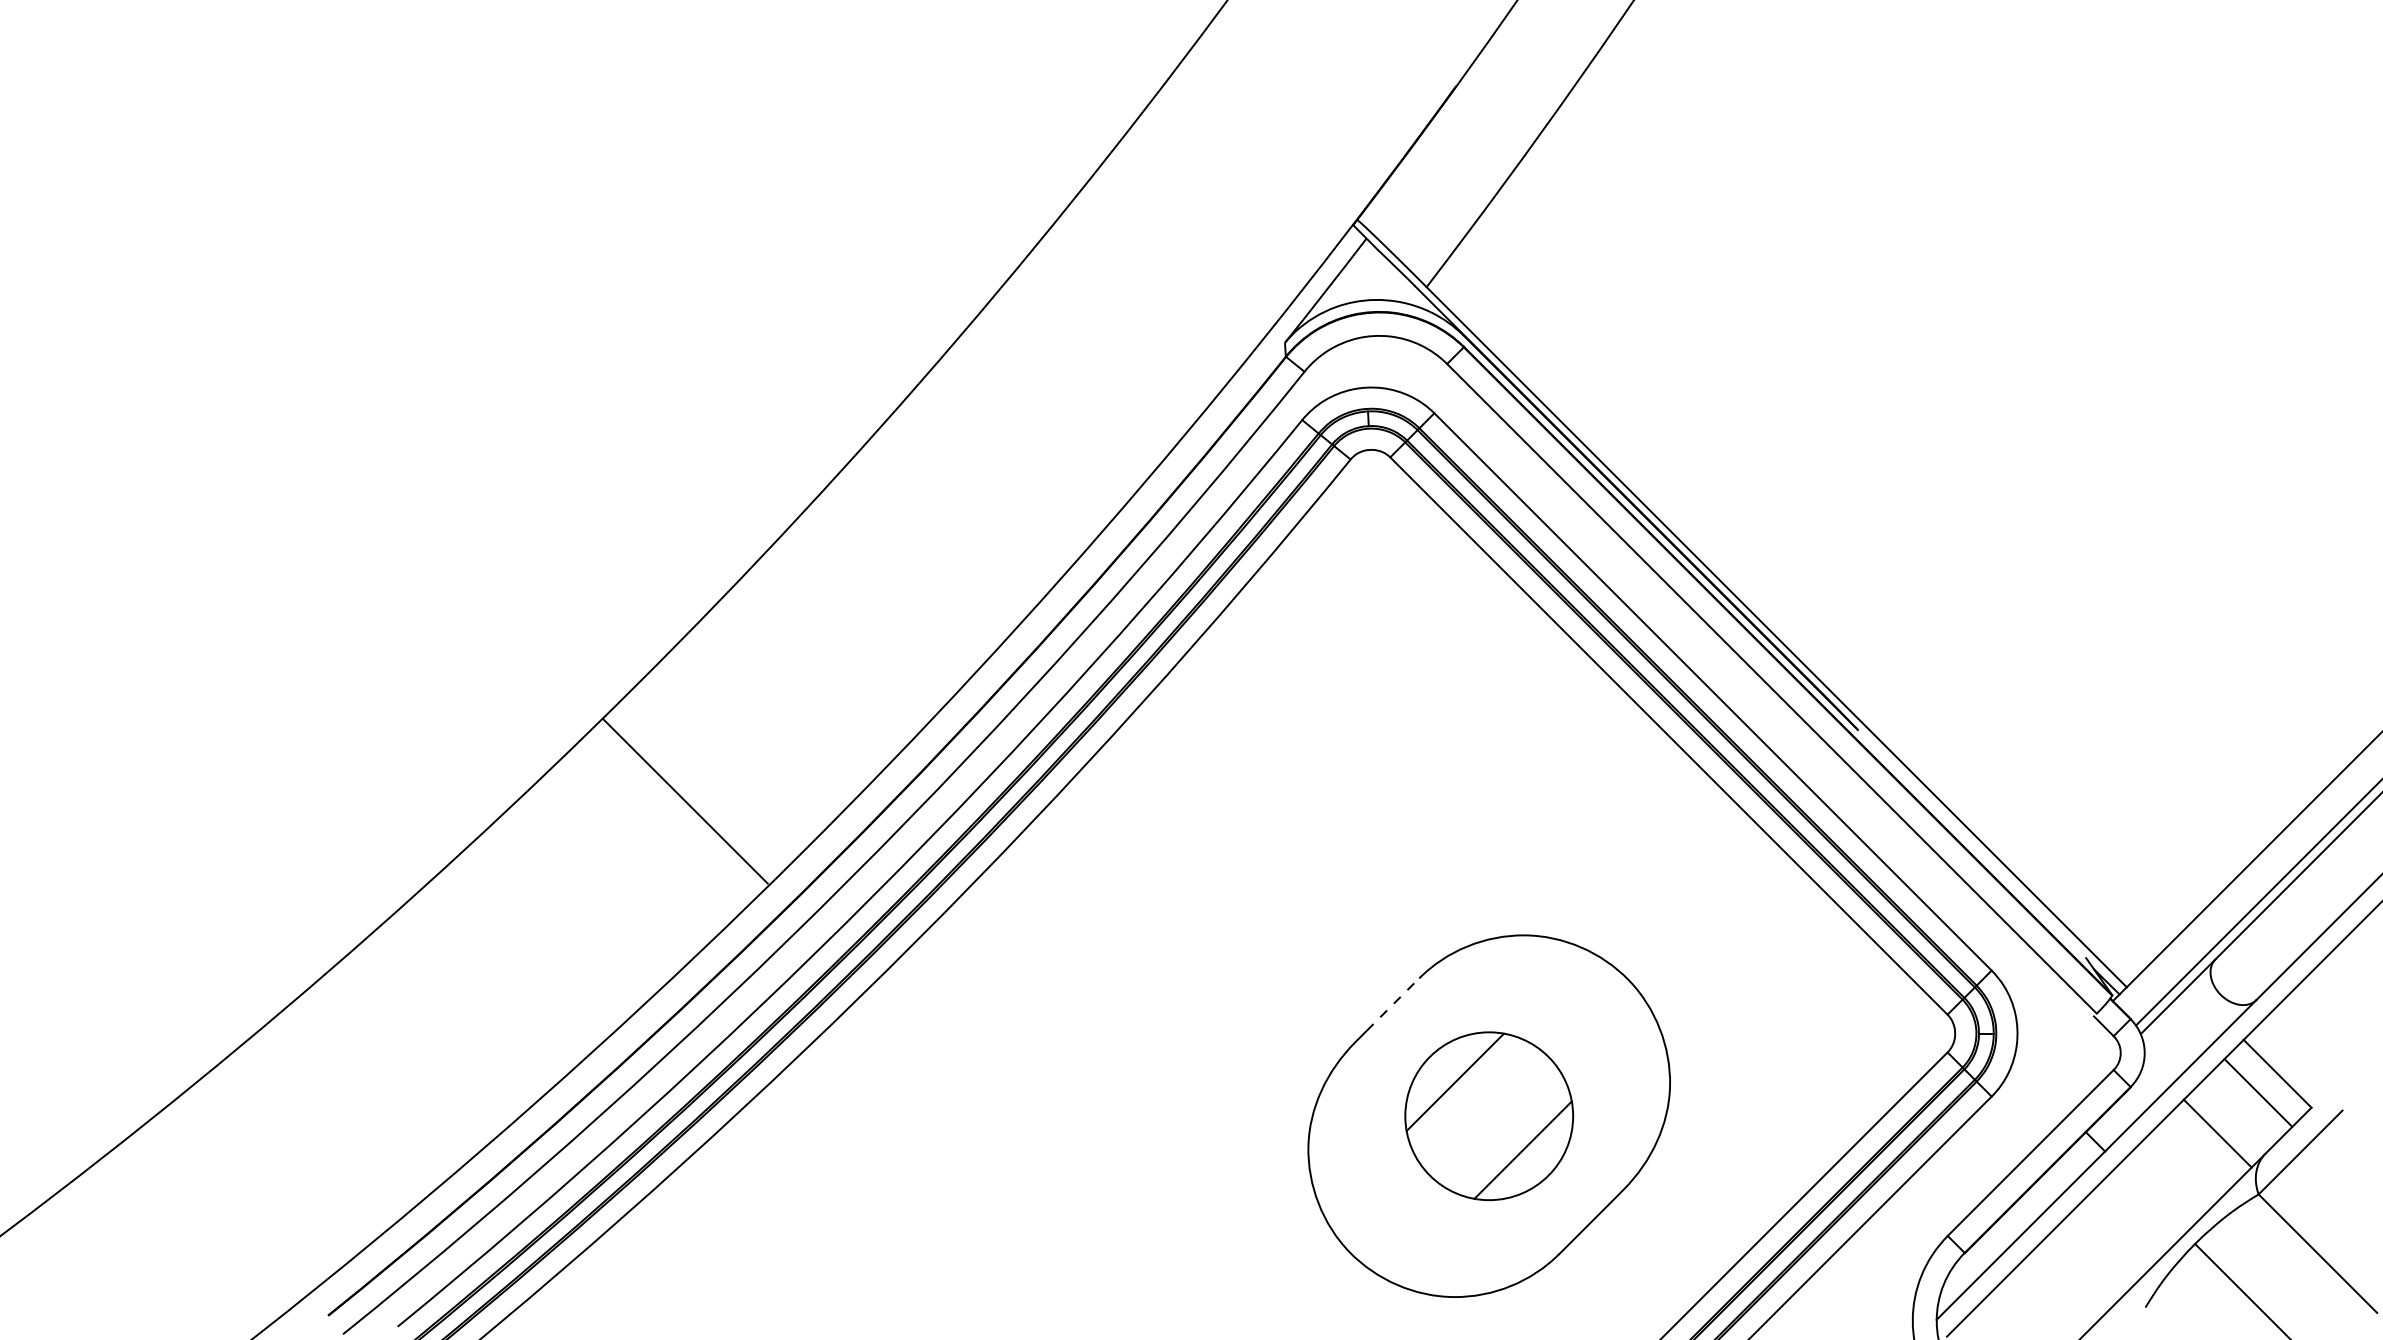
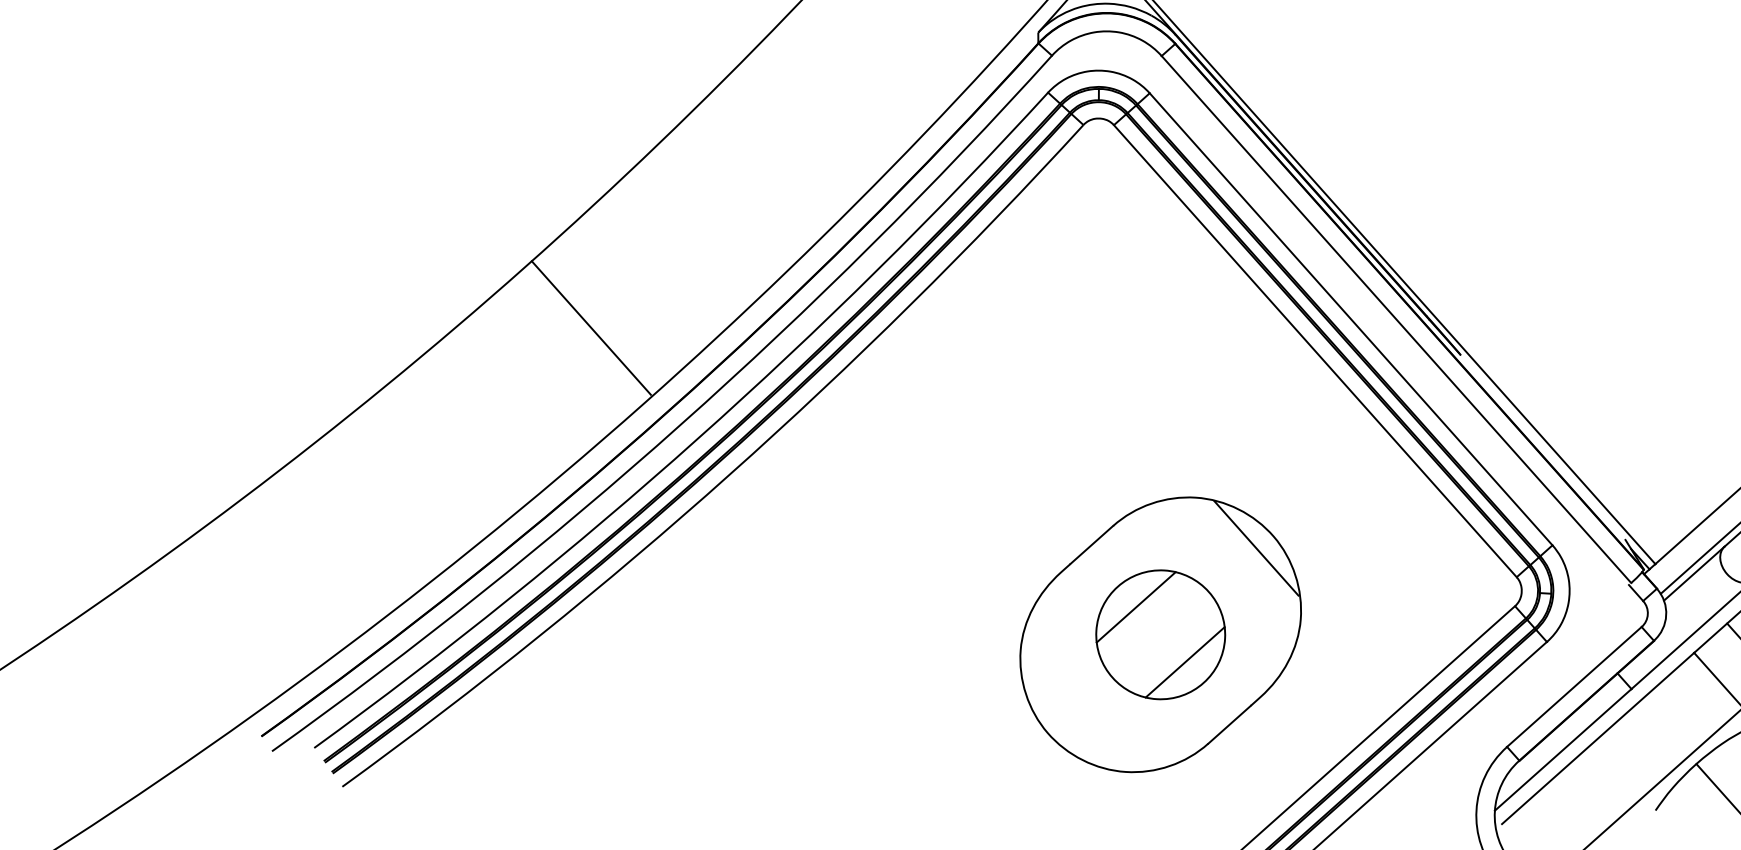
line: (684, 800) -> (590, 327), moved
line: (1607, 996) -> (1256, 548), added
line: (1393, 1004) -> (1092, 544), dashed -> solid

